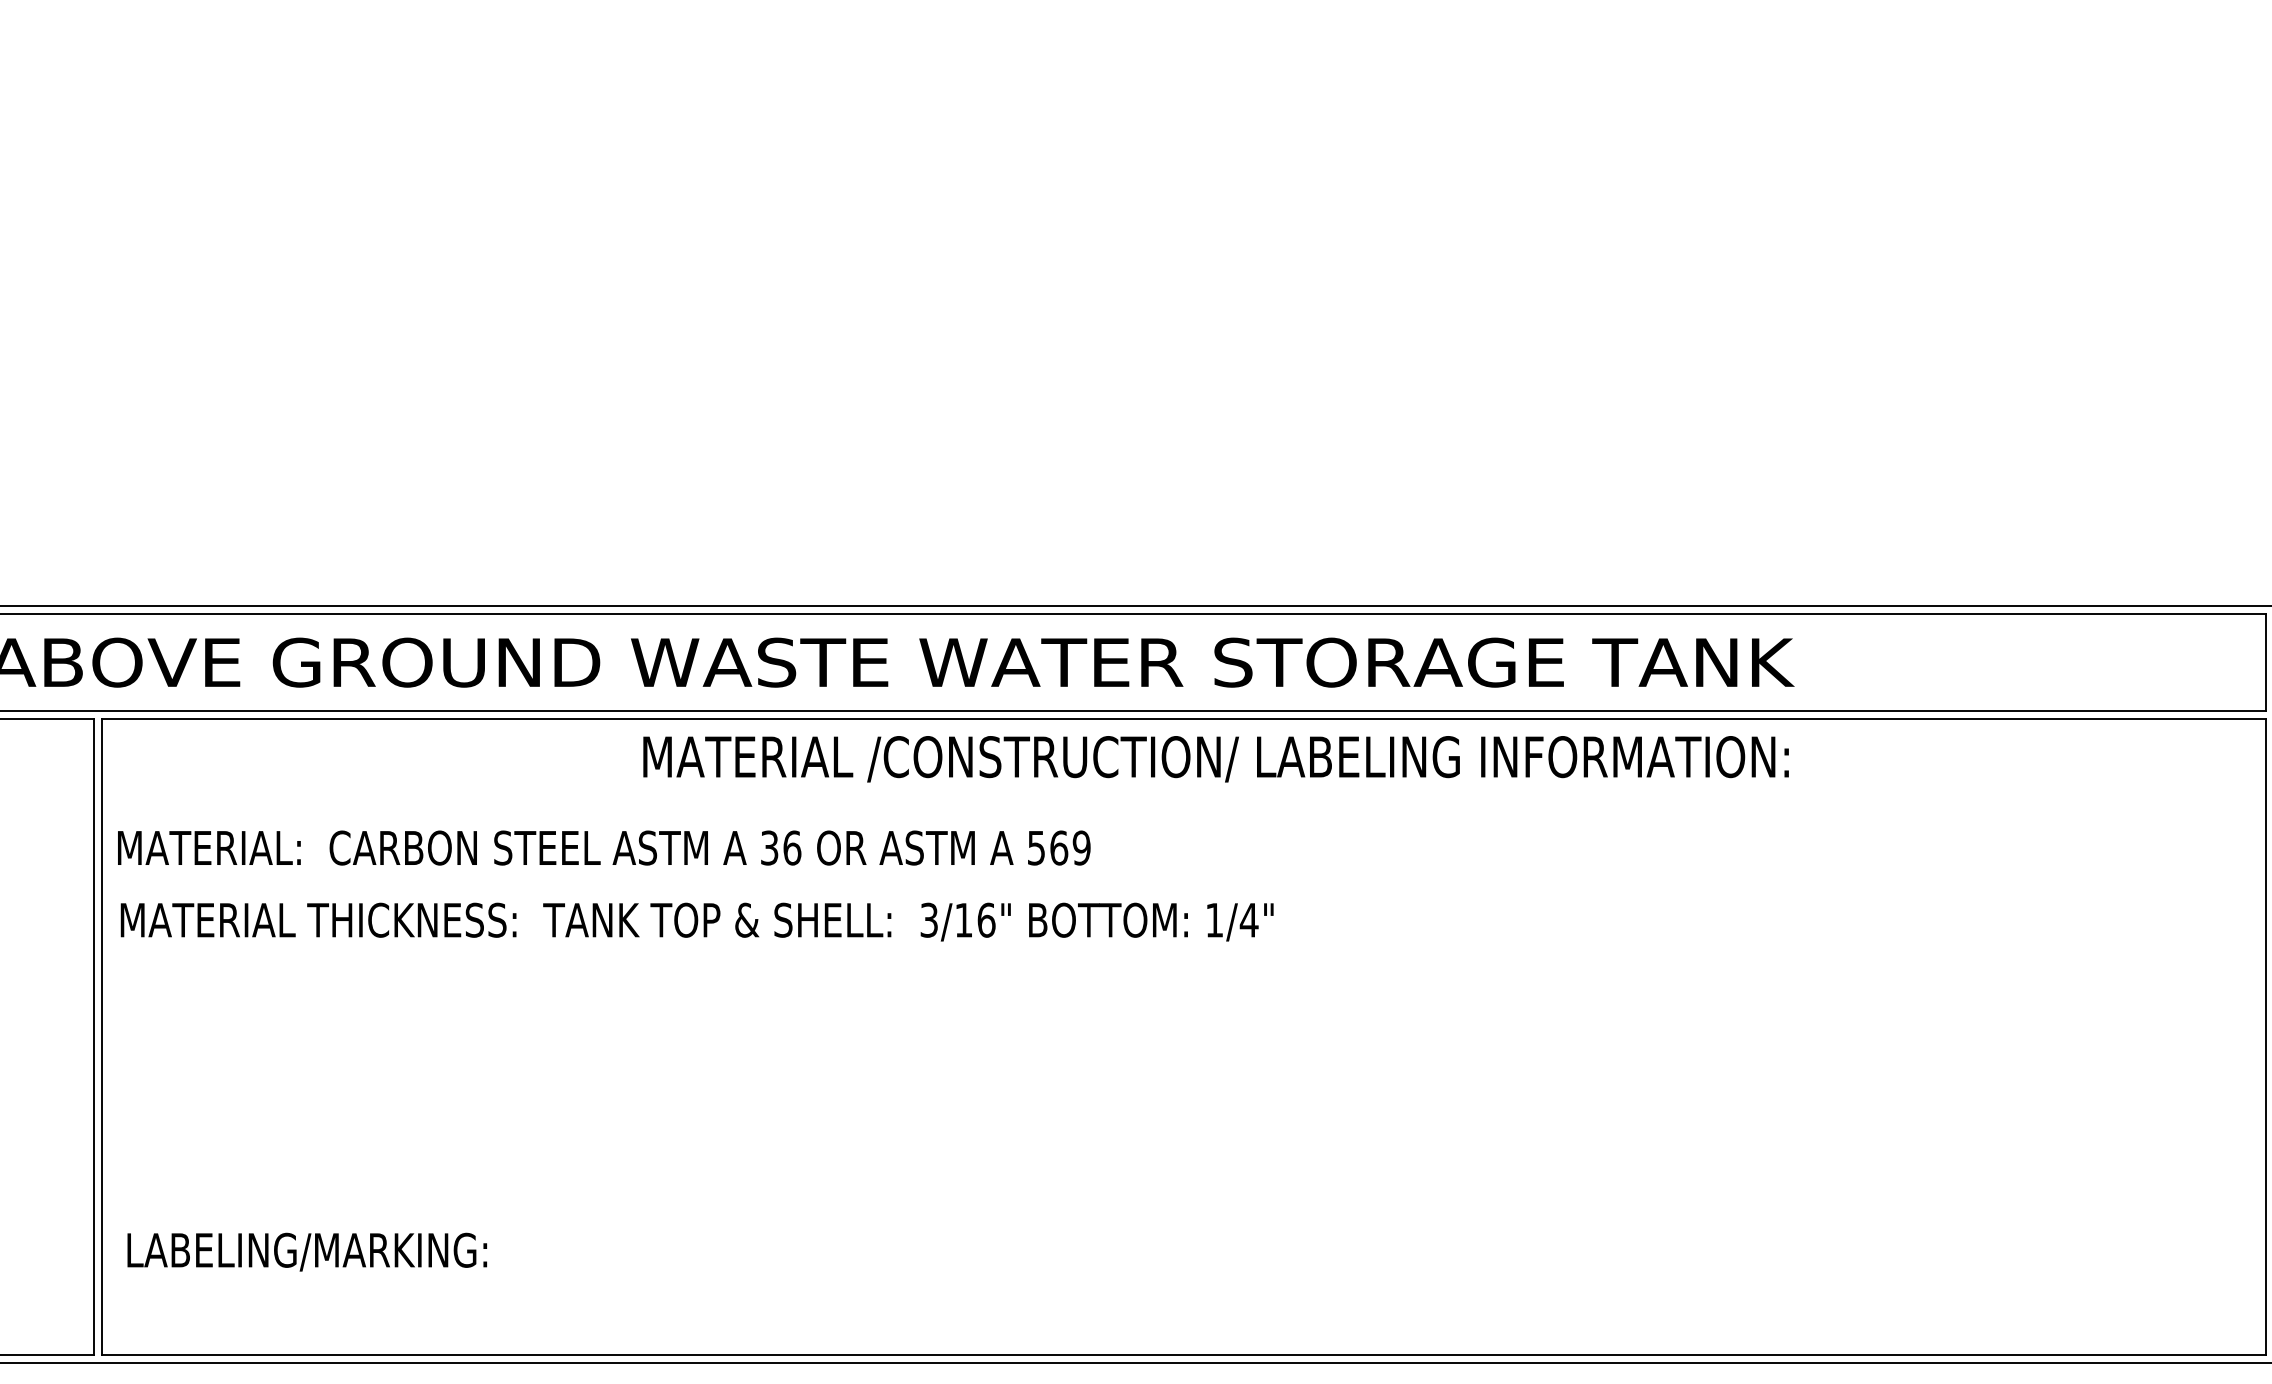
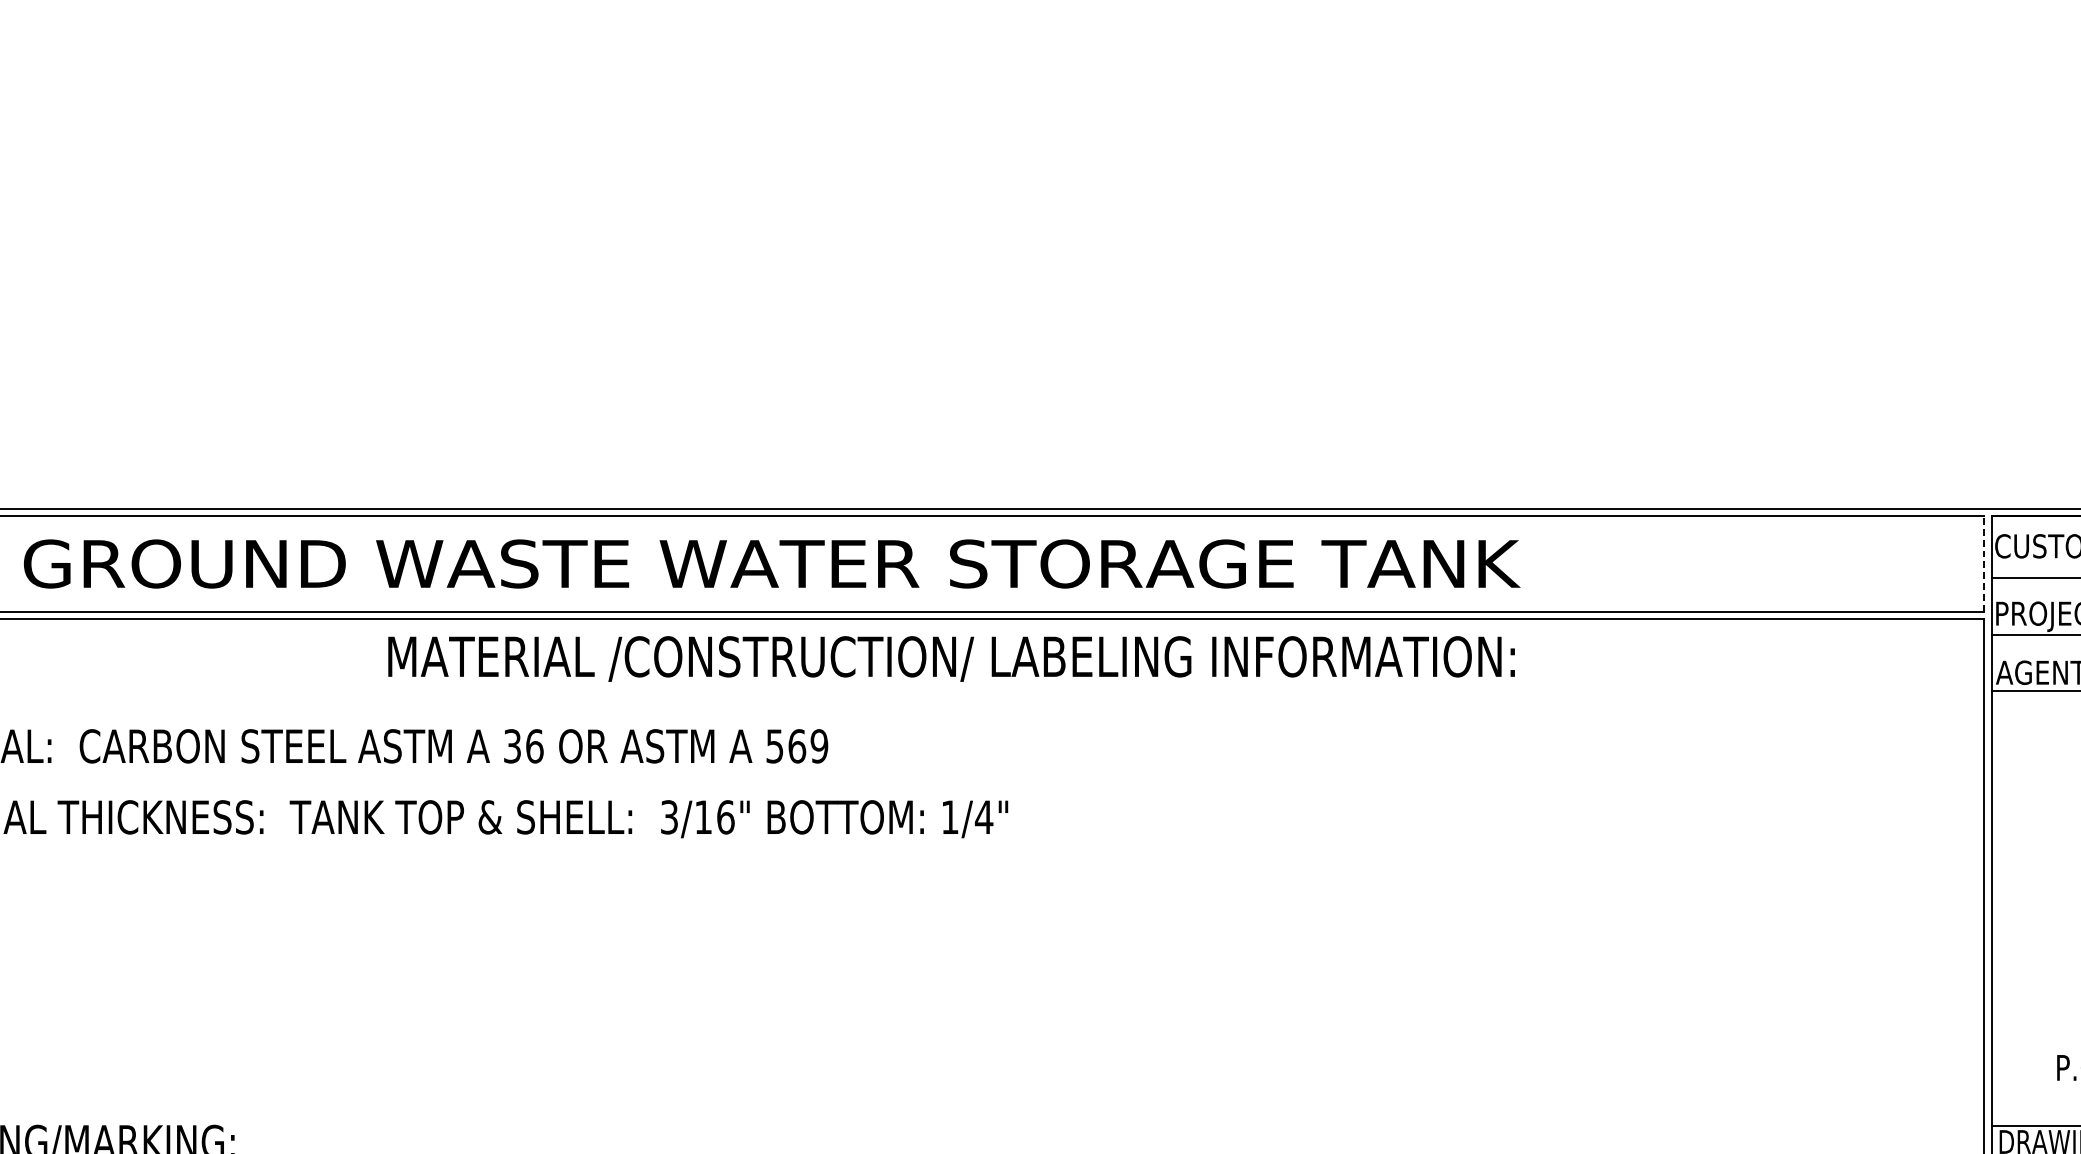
line: (2265, 662) -> (1983, 563), solid -> dashed

